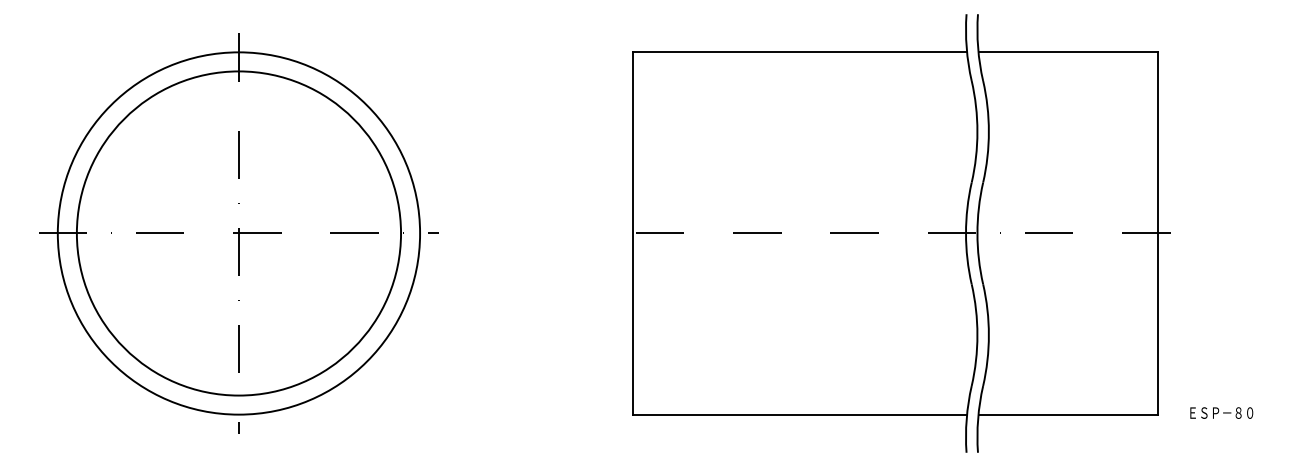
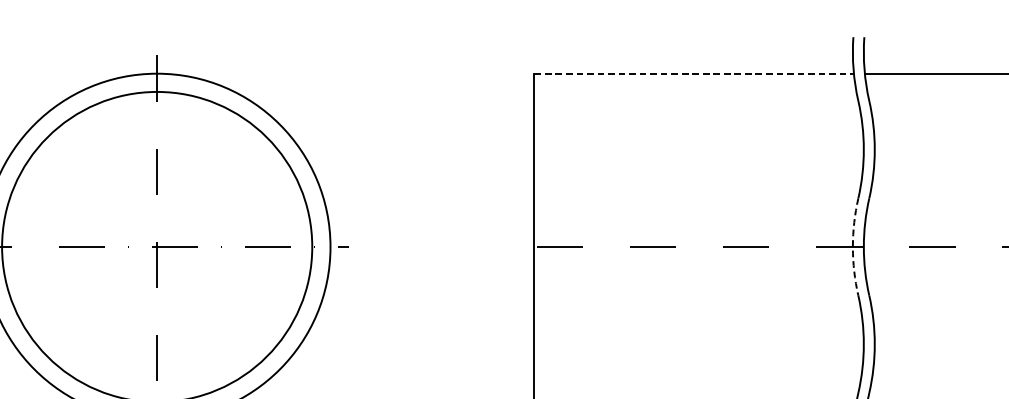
line: (800, 52) -> (694, 73), solid -> dashed
arc: (966, 233) -> (853, 247), solid -> dashed

